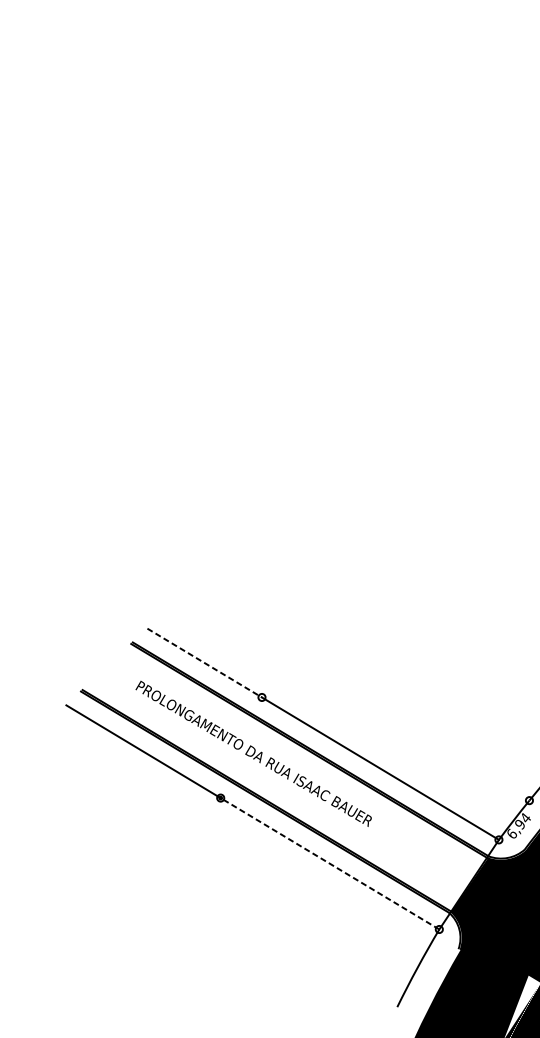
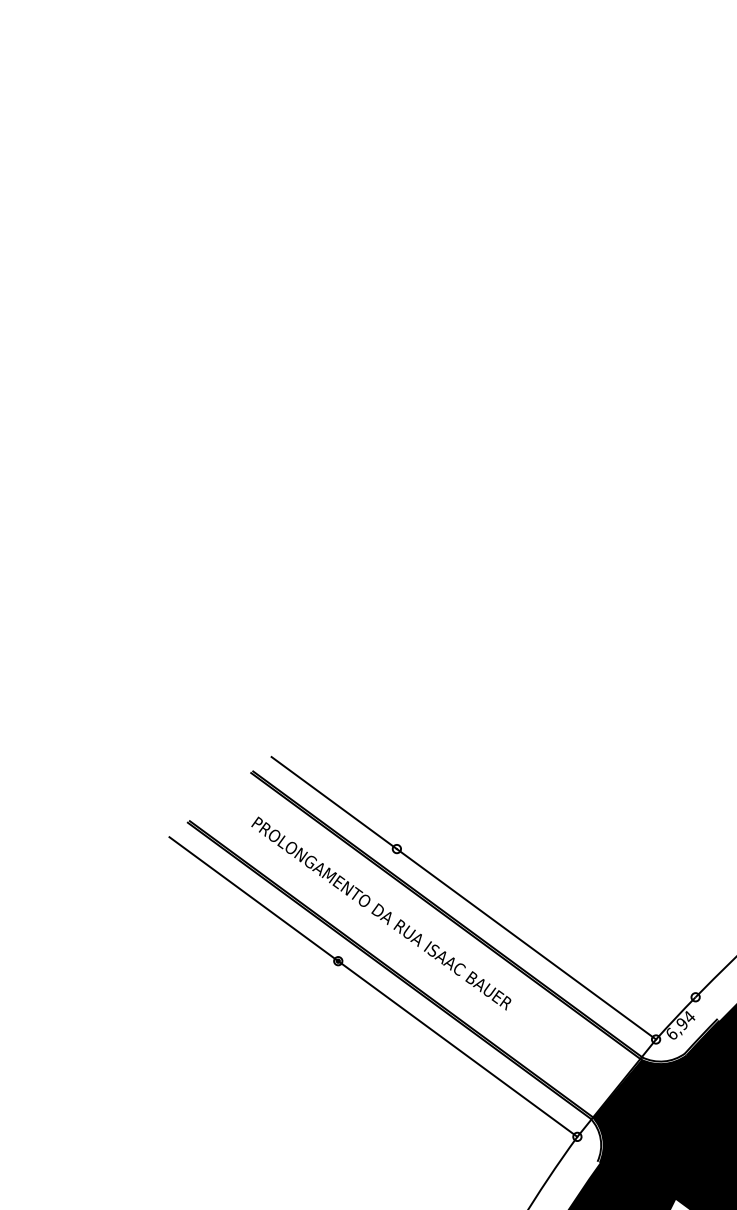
line: (204, 663) -> (334, 803), dashed -> solid
line: (329, 863) -> (457, 1048), dashed -> solid

